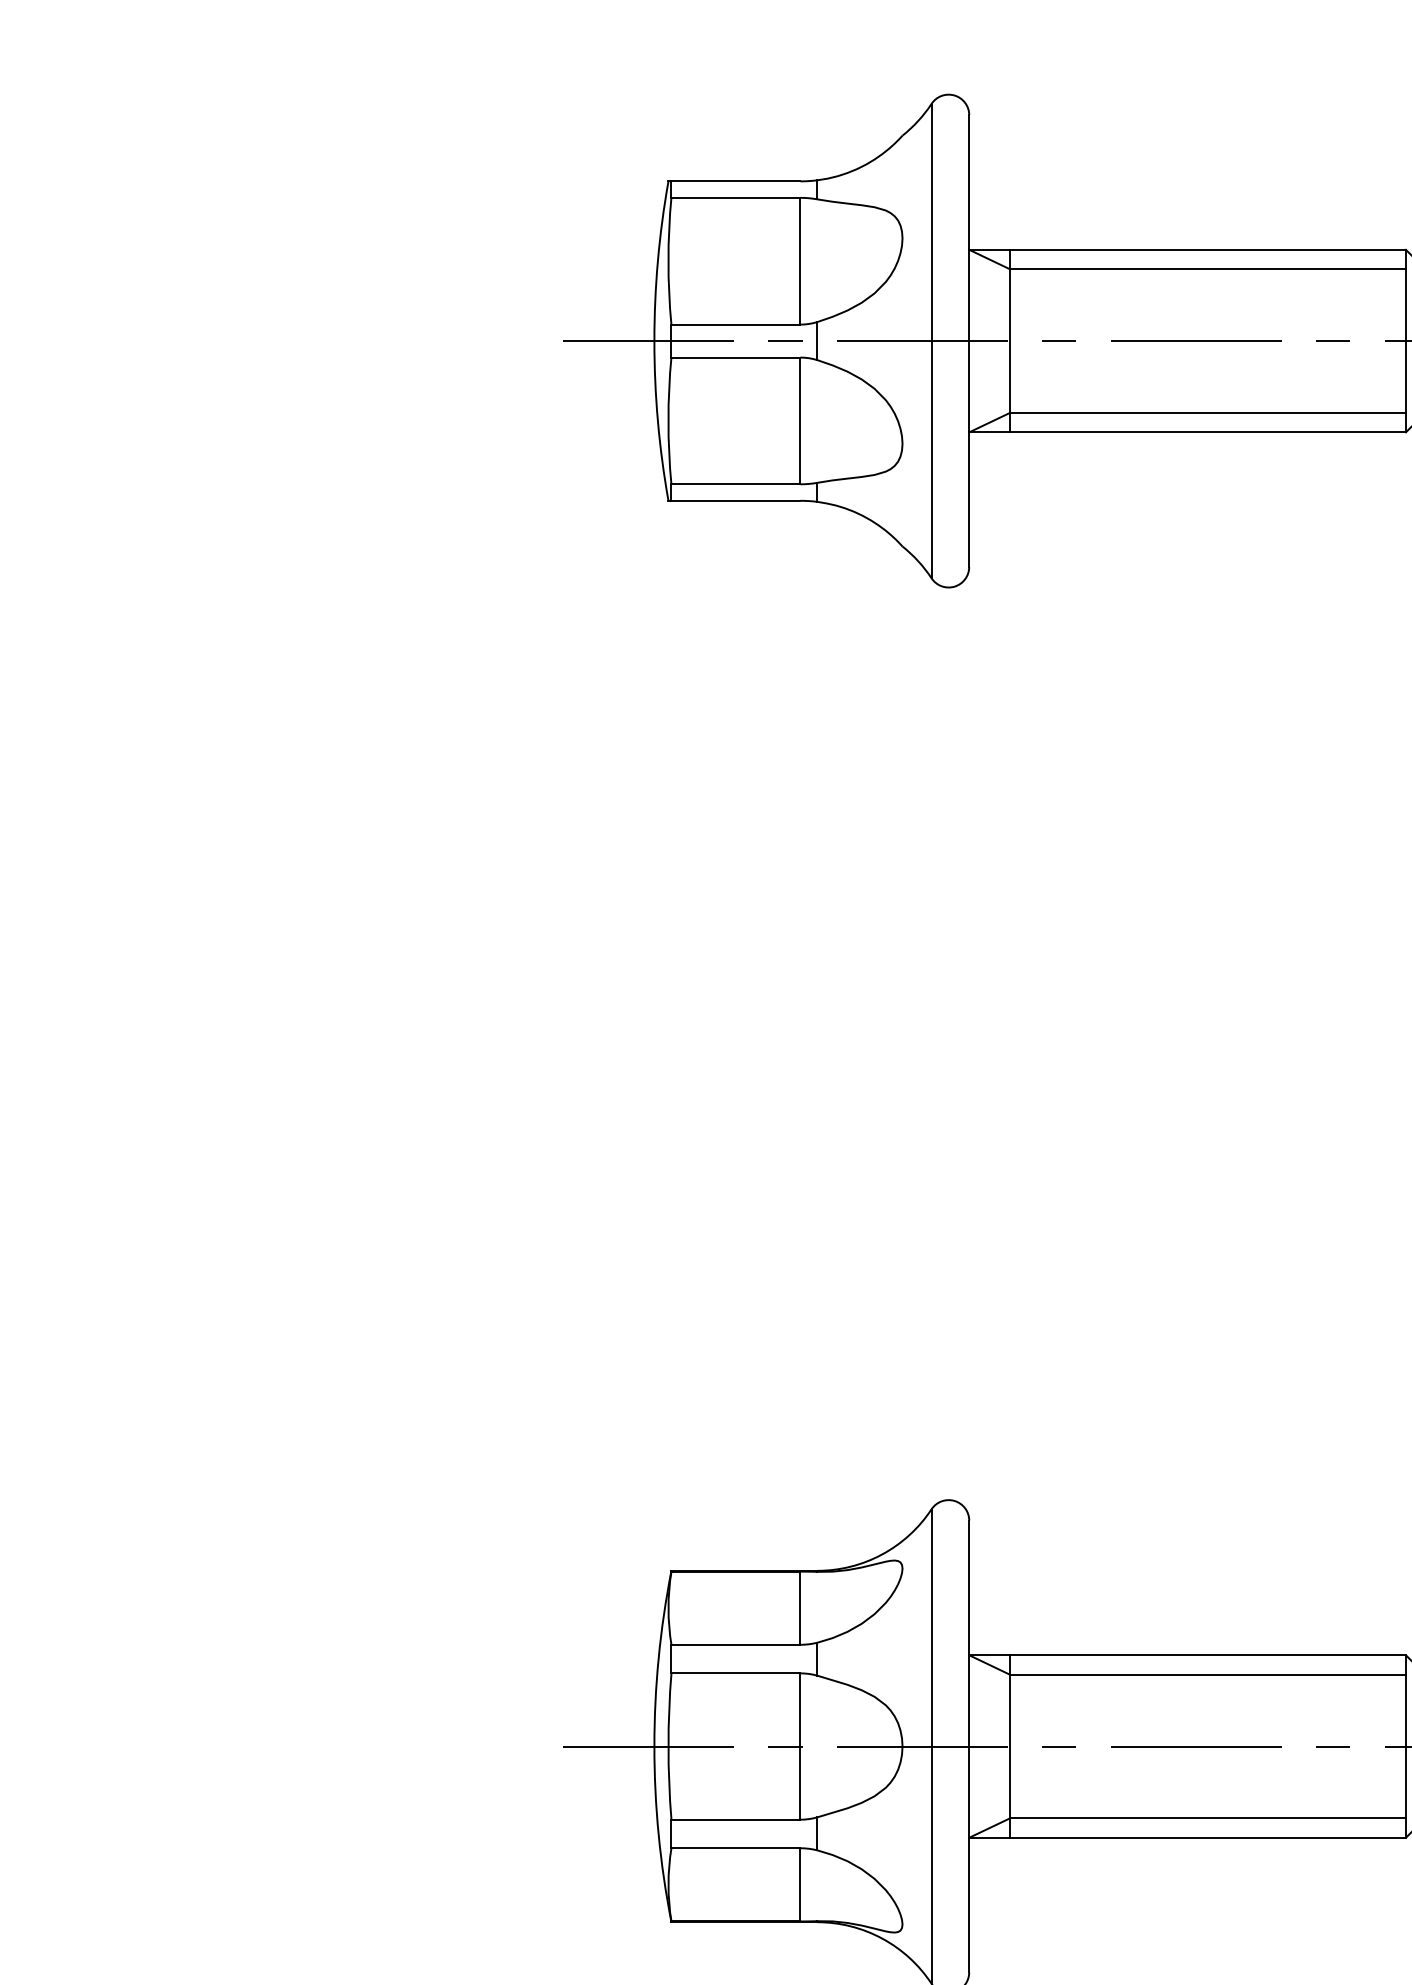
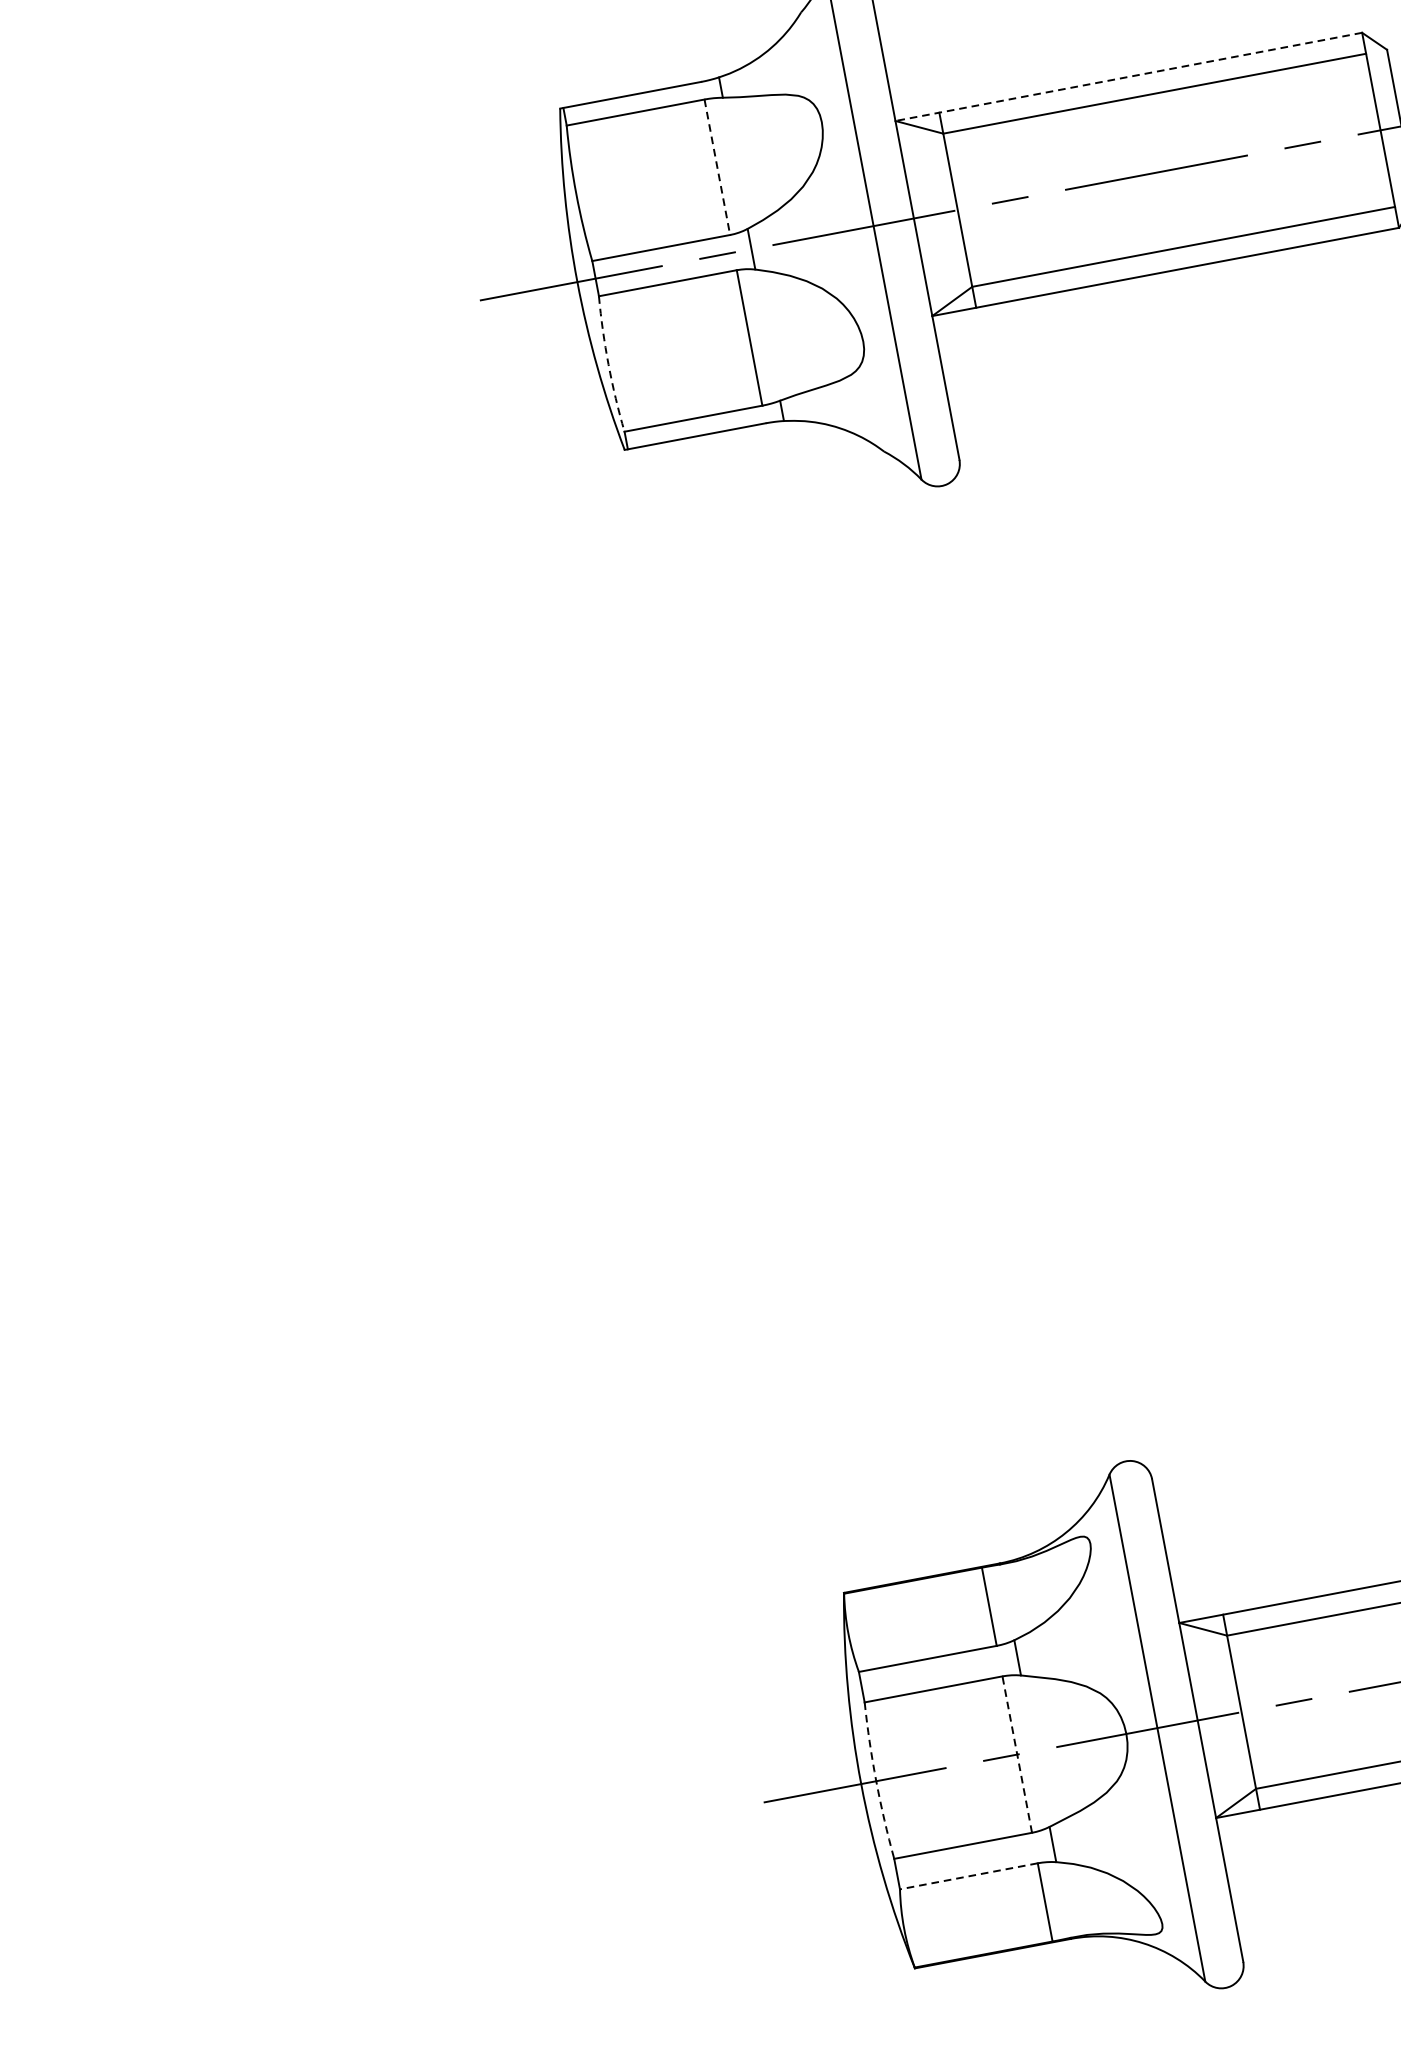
line: (1187, 249) -> (1128, 76), solid -> dashed
line: (800, 261) -> (717, 167), solid -> dashed
arc: (668, 420) -> (608, 364), solid -> dashed
arc: (668, 1746) -> (876, 1781), solid -> dashed
line: (800, 1746) -> (1017, 1754), solid -> dashed
line: (735, 1848) -> (968, 1876), solid -> dashed

